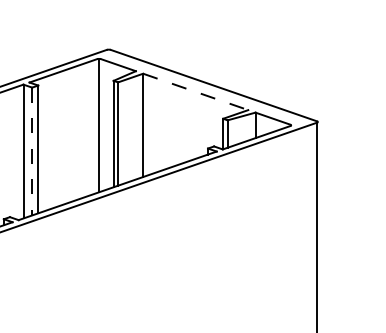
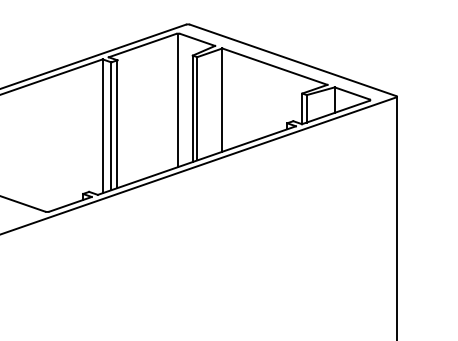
line: (195, 91) -> (274, 66), dashed -> solid
line: (32, 151) -> (111, 126), dashed -> solid

